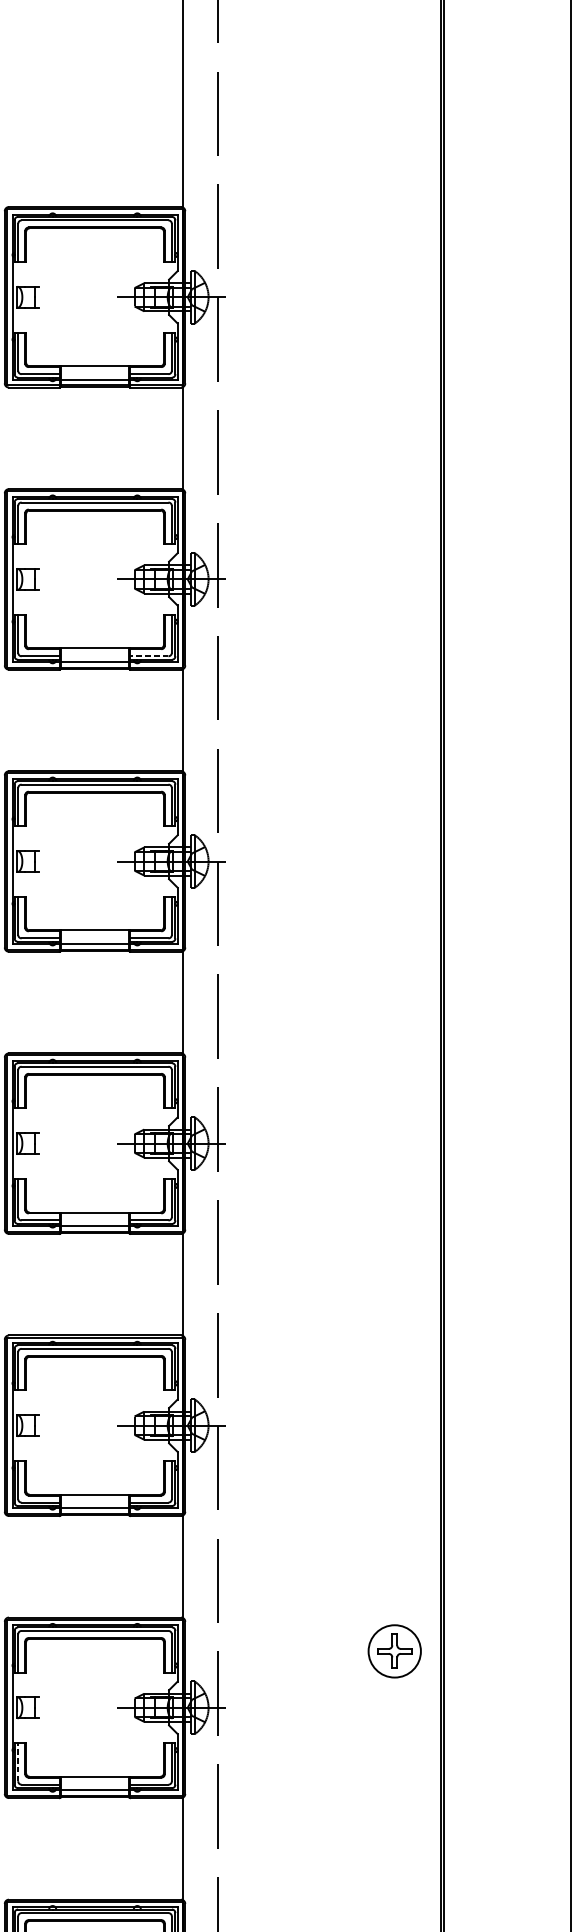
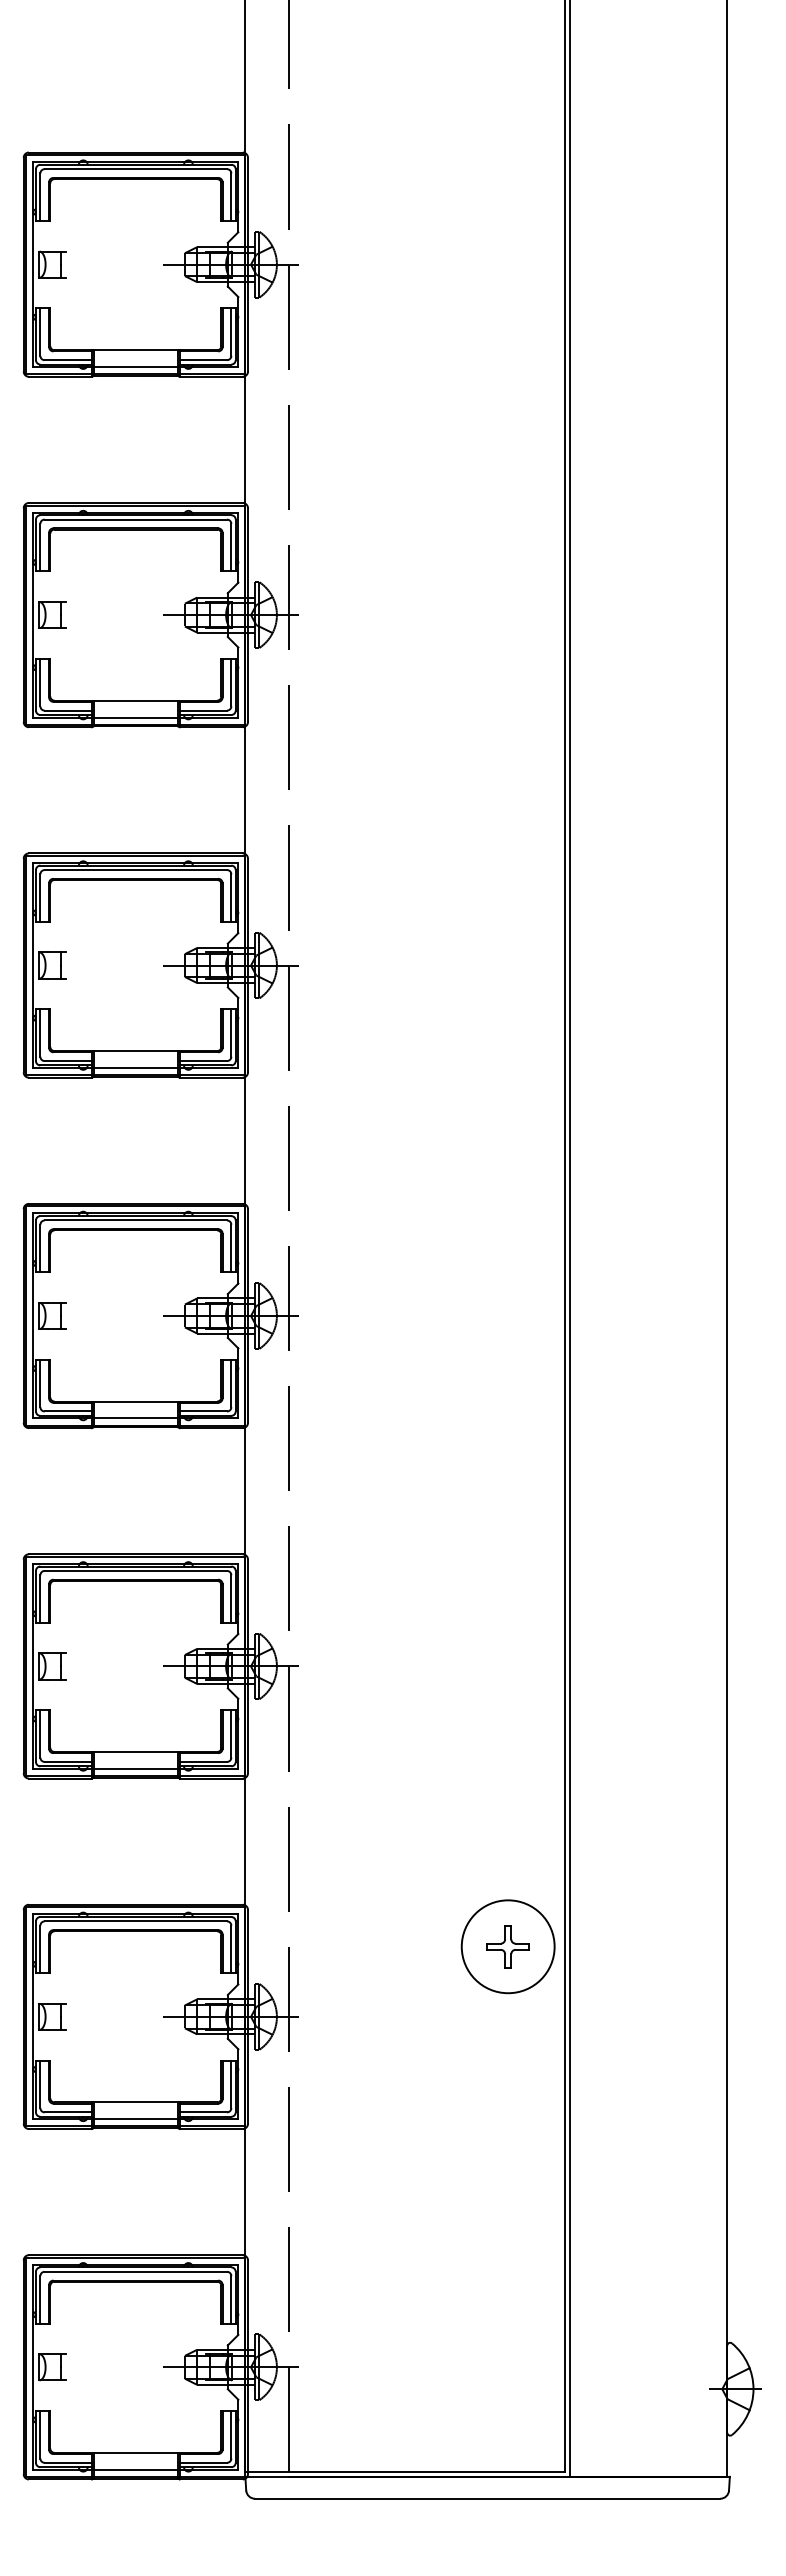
line: (149, 656) -> (203, 710), dashed -> solid
circle: (394, 1651) -> (507, 1946), size x1.43
line: (18, 1762) -> (40, 2084), dashed -> solid

